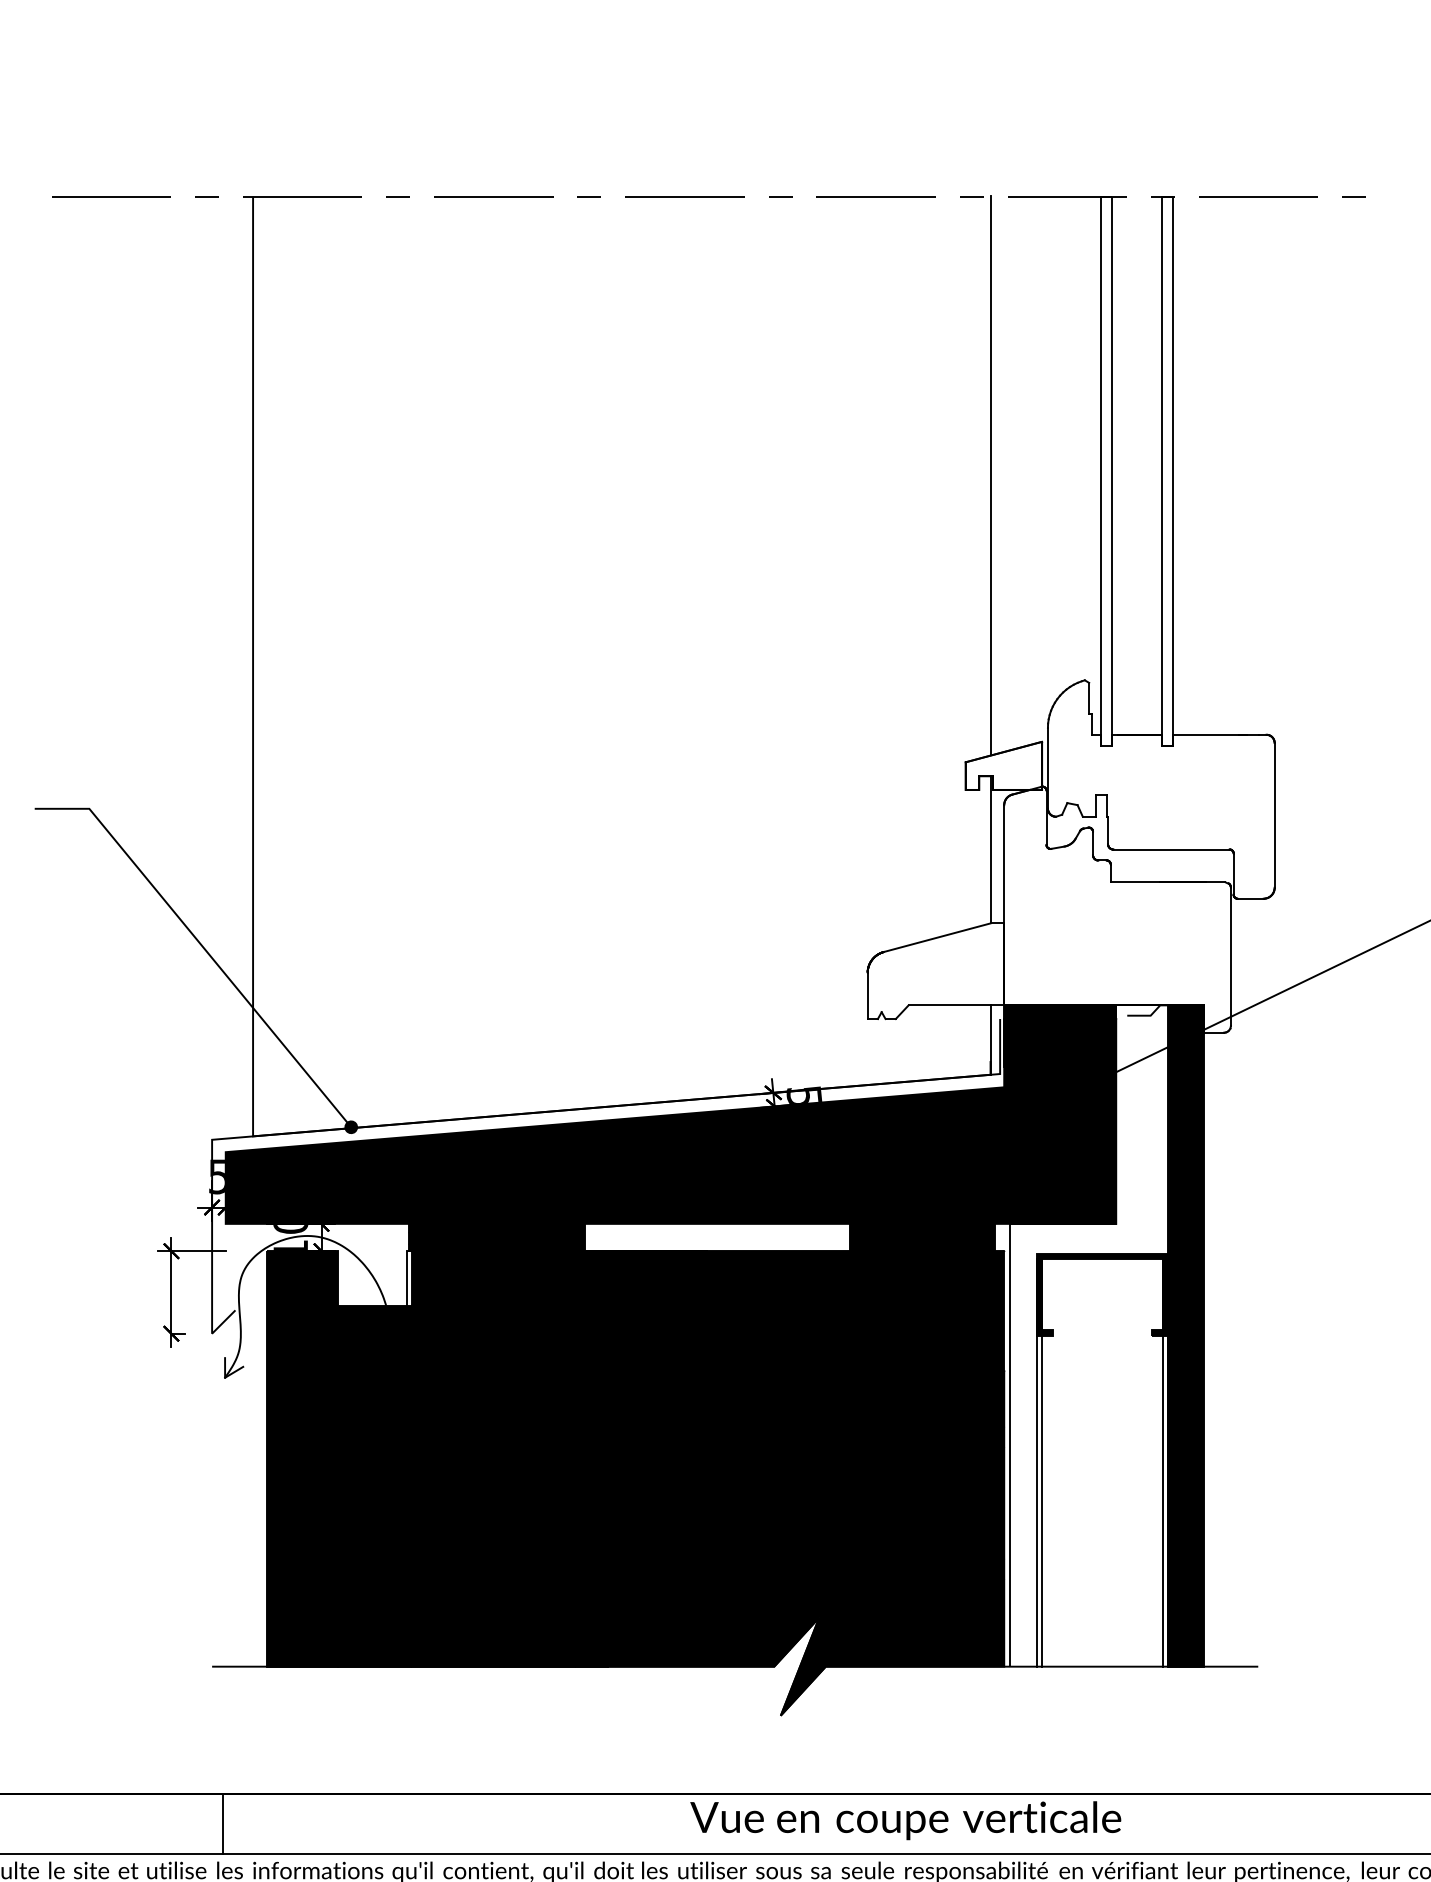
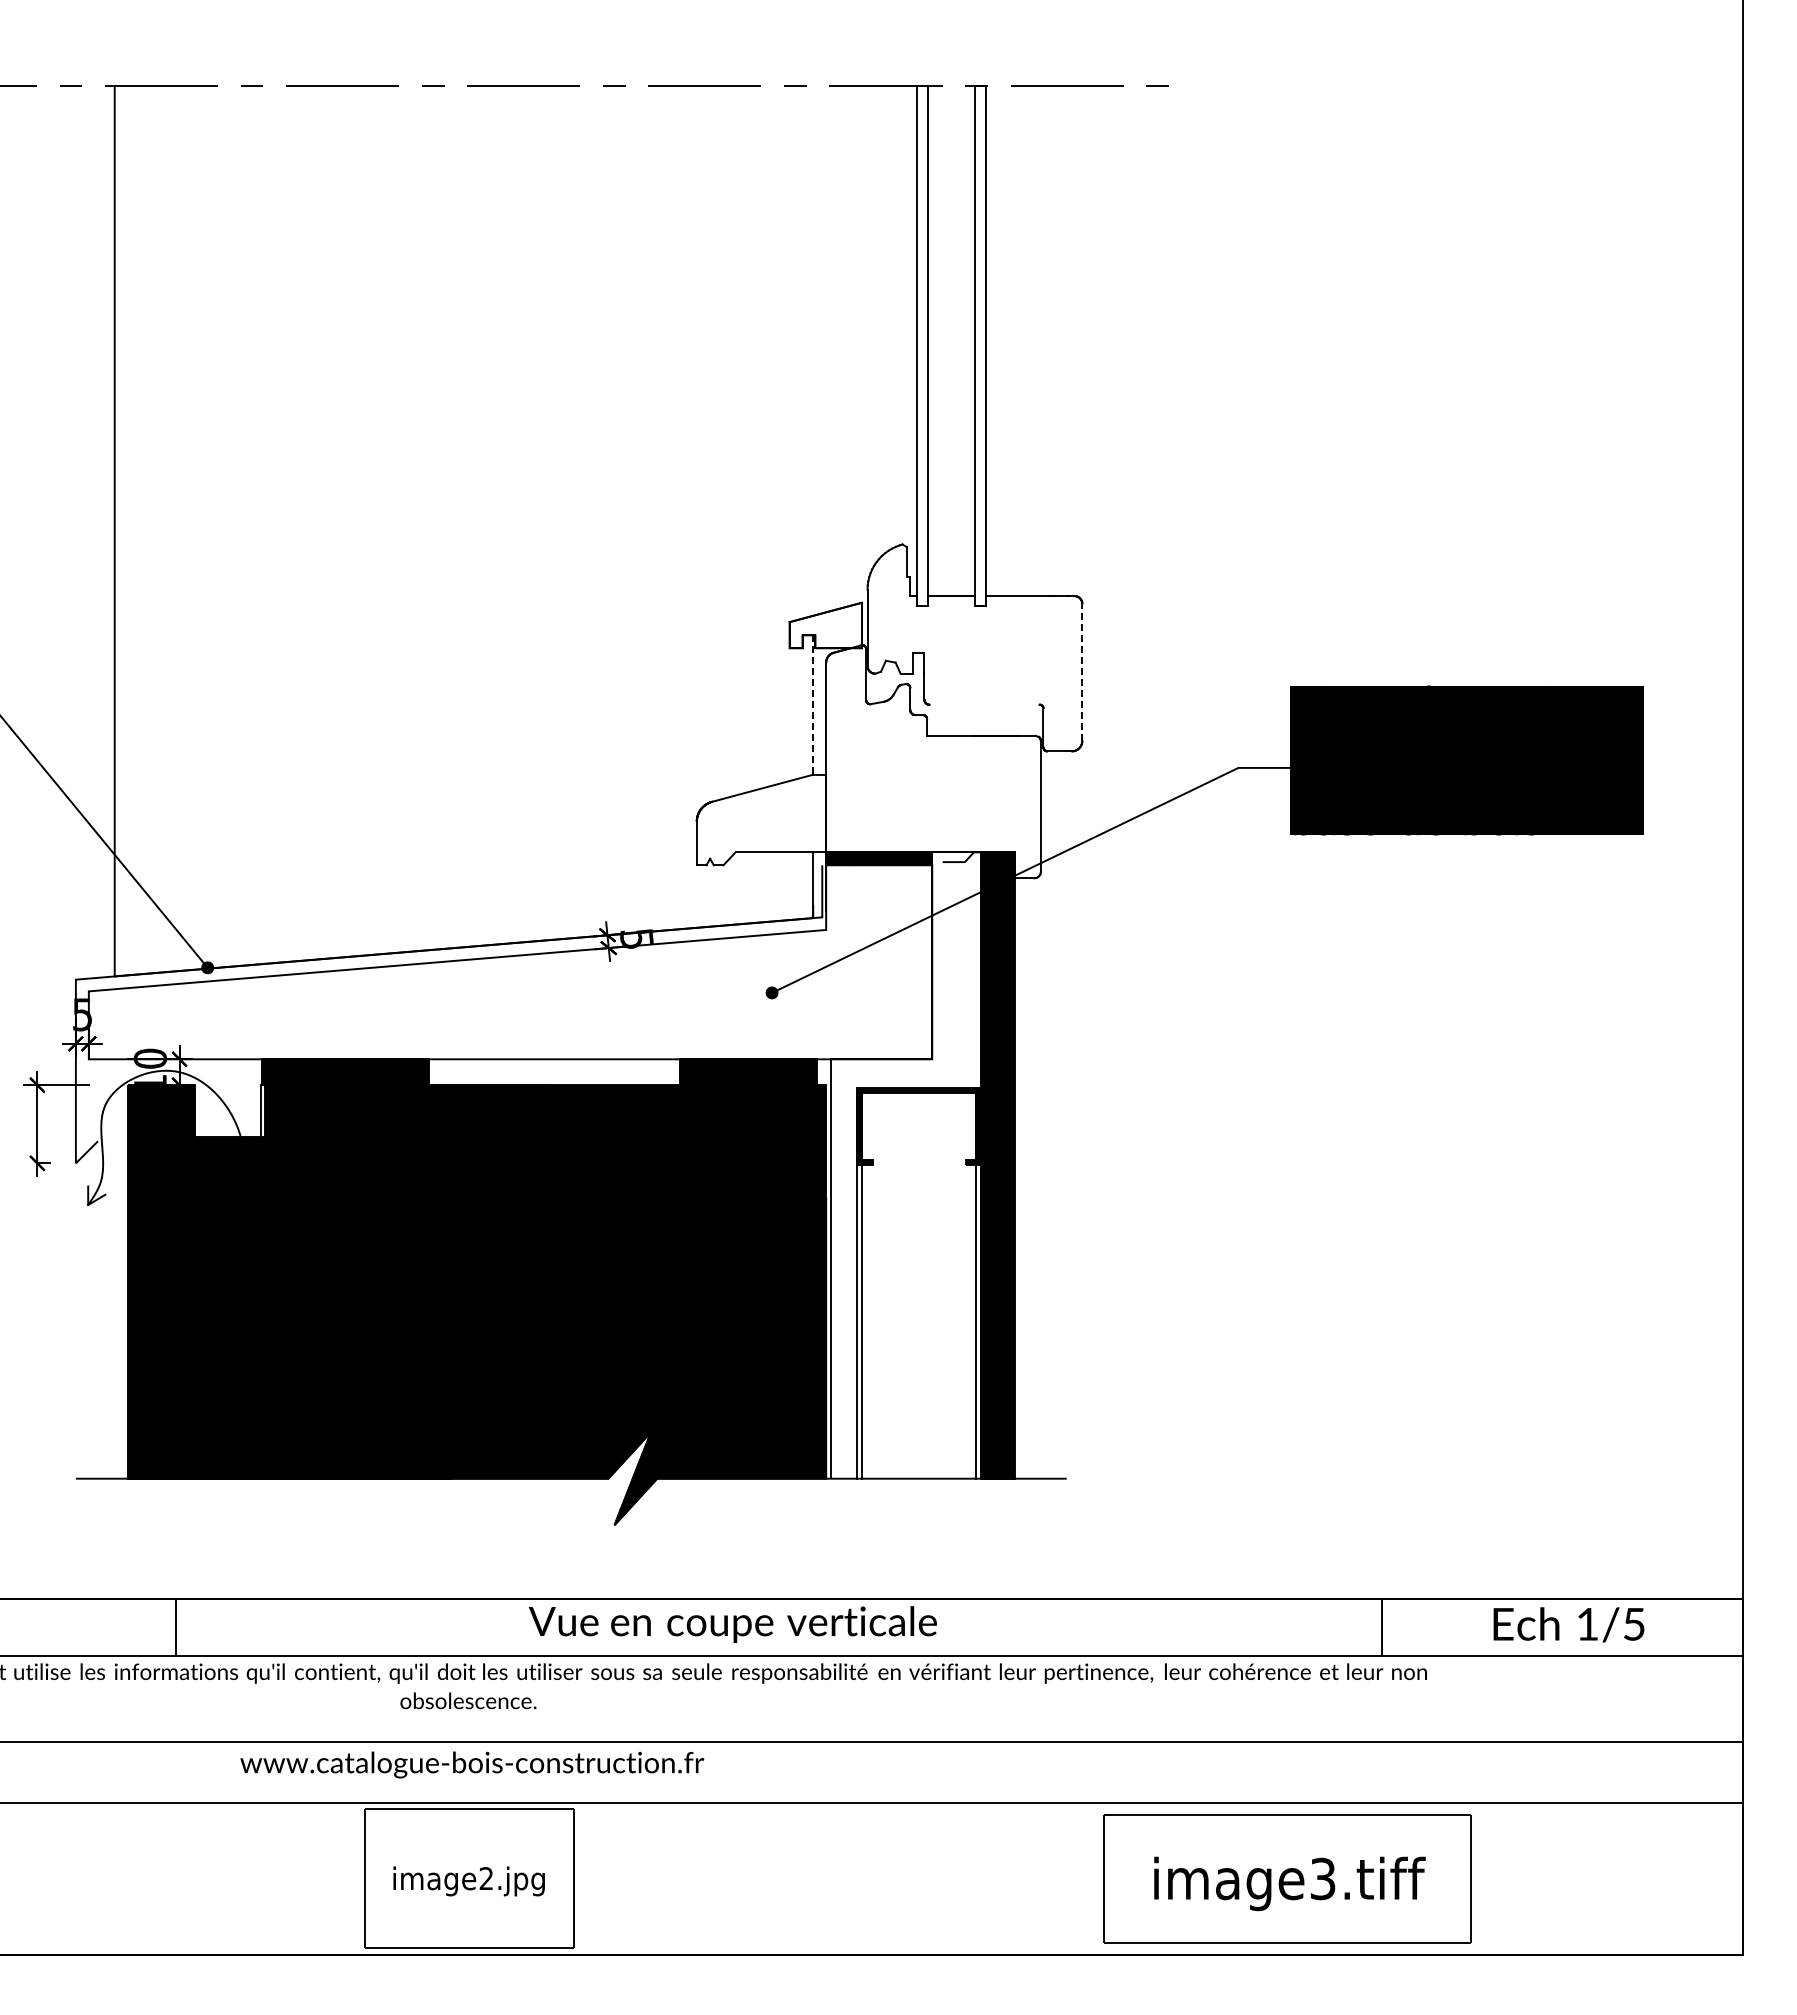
line: (990, 475) -> (813, 350), removed
line: (1274, 815) -> (1082, 672), solid -> dashed
line: (990, 849) -> (813, 704), solid -> dashed
line: (1171, 849) -> (984, 704), removed
fill: (670, 1121) -> (510, 962), removed
line: (222, 1823) -> (175, 1627), moved

